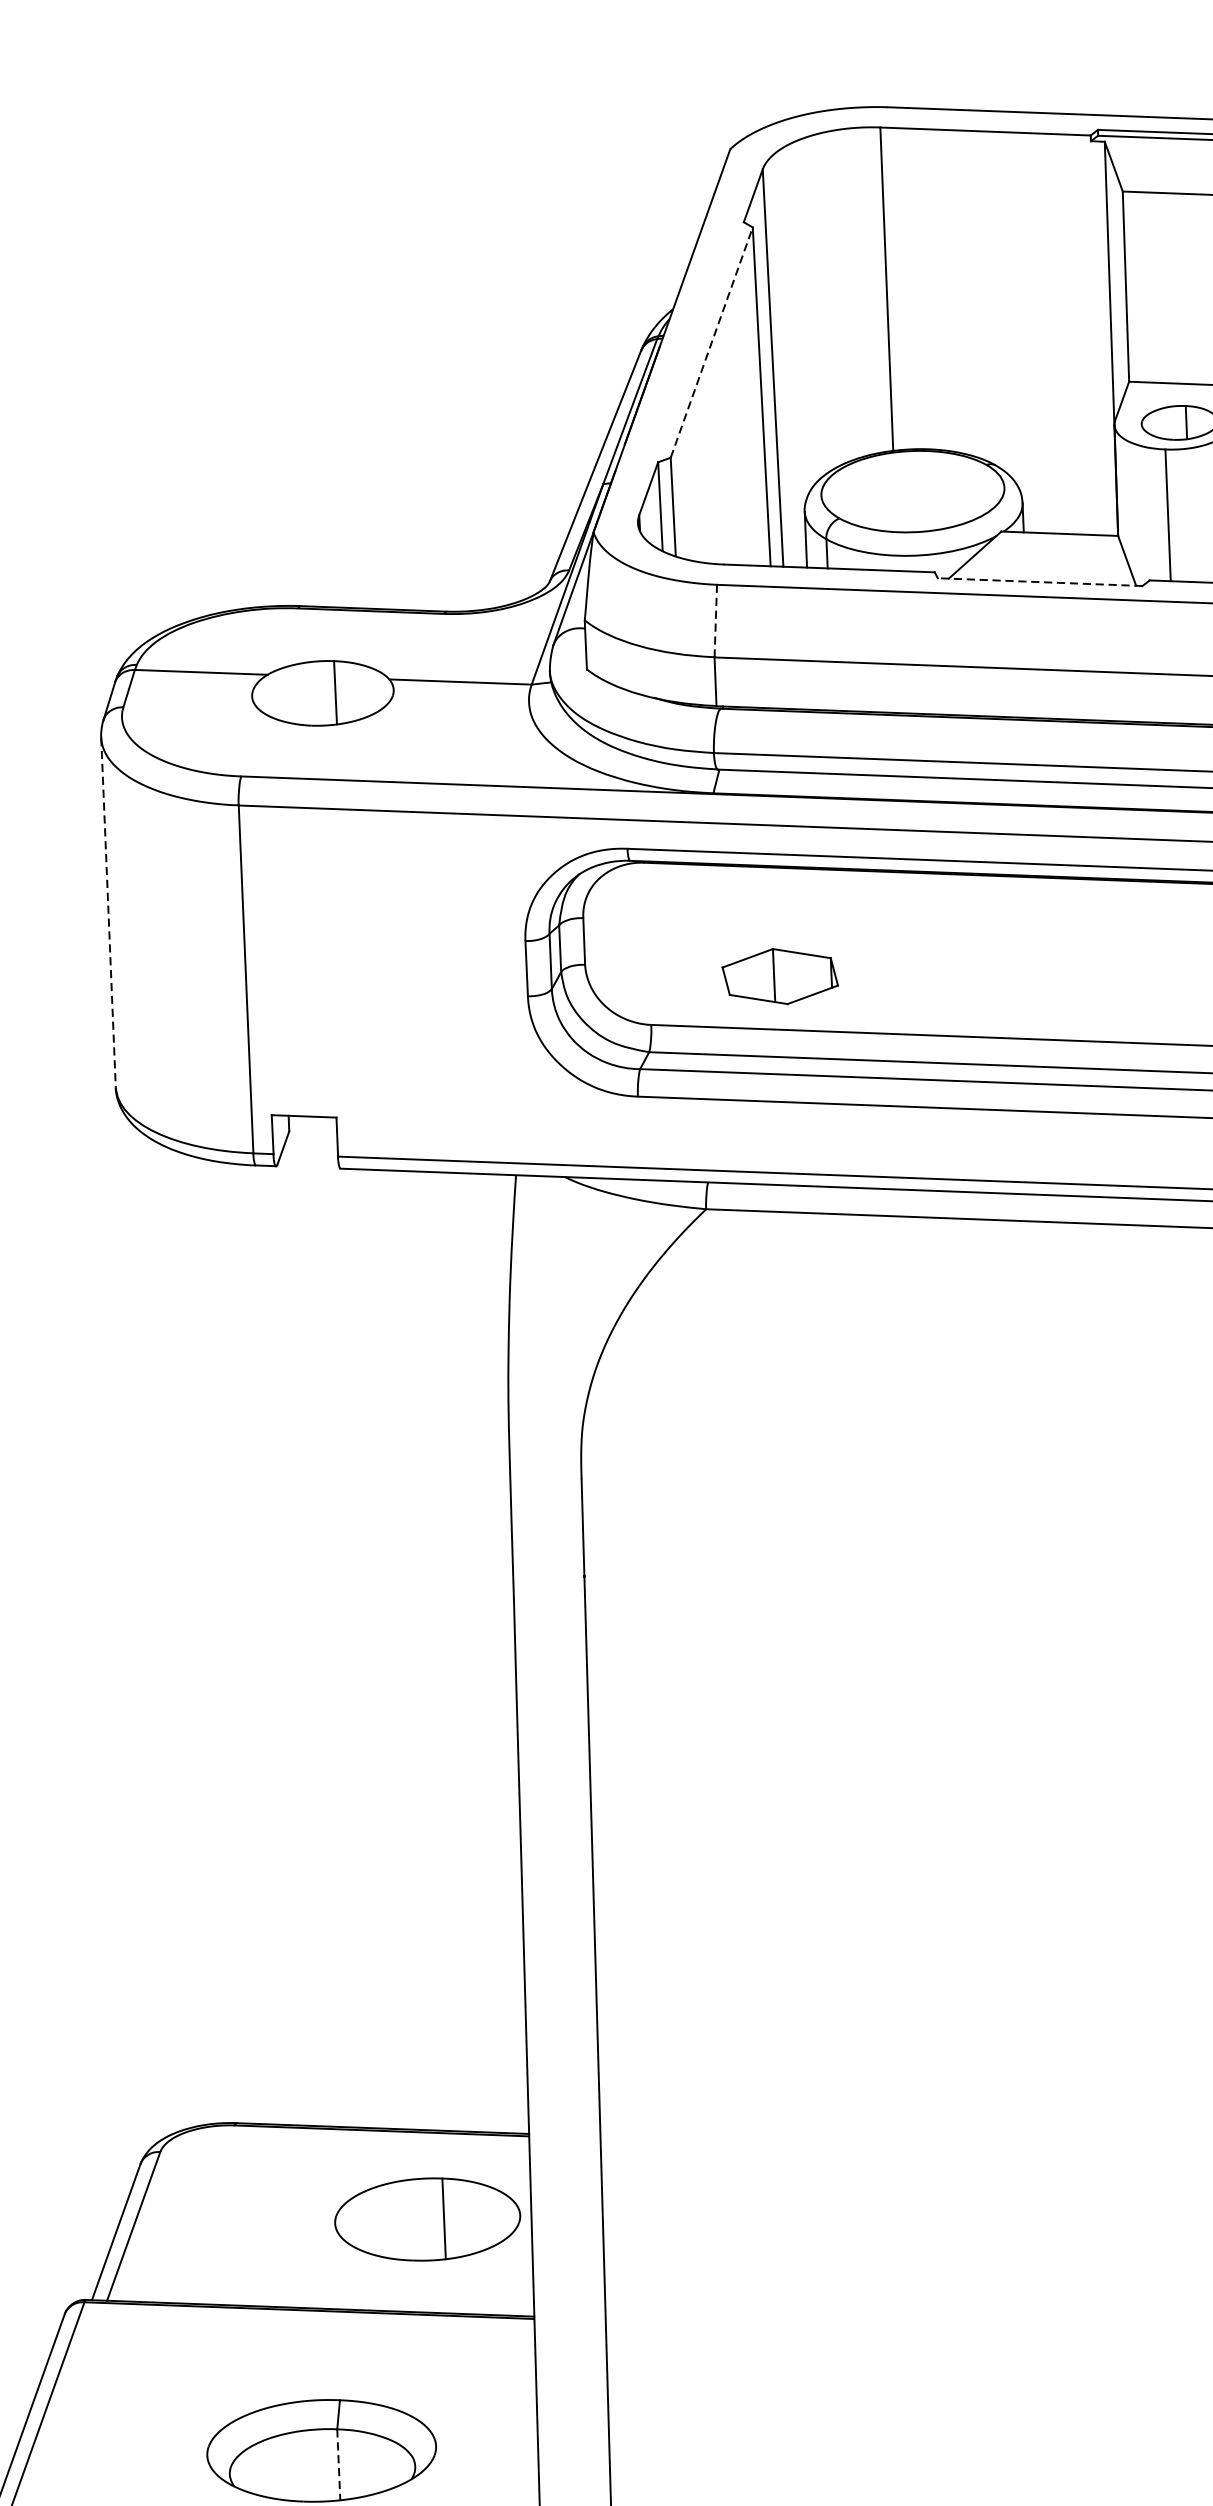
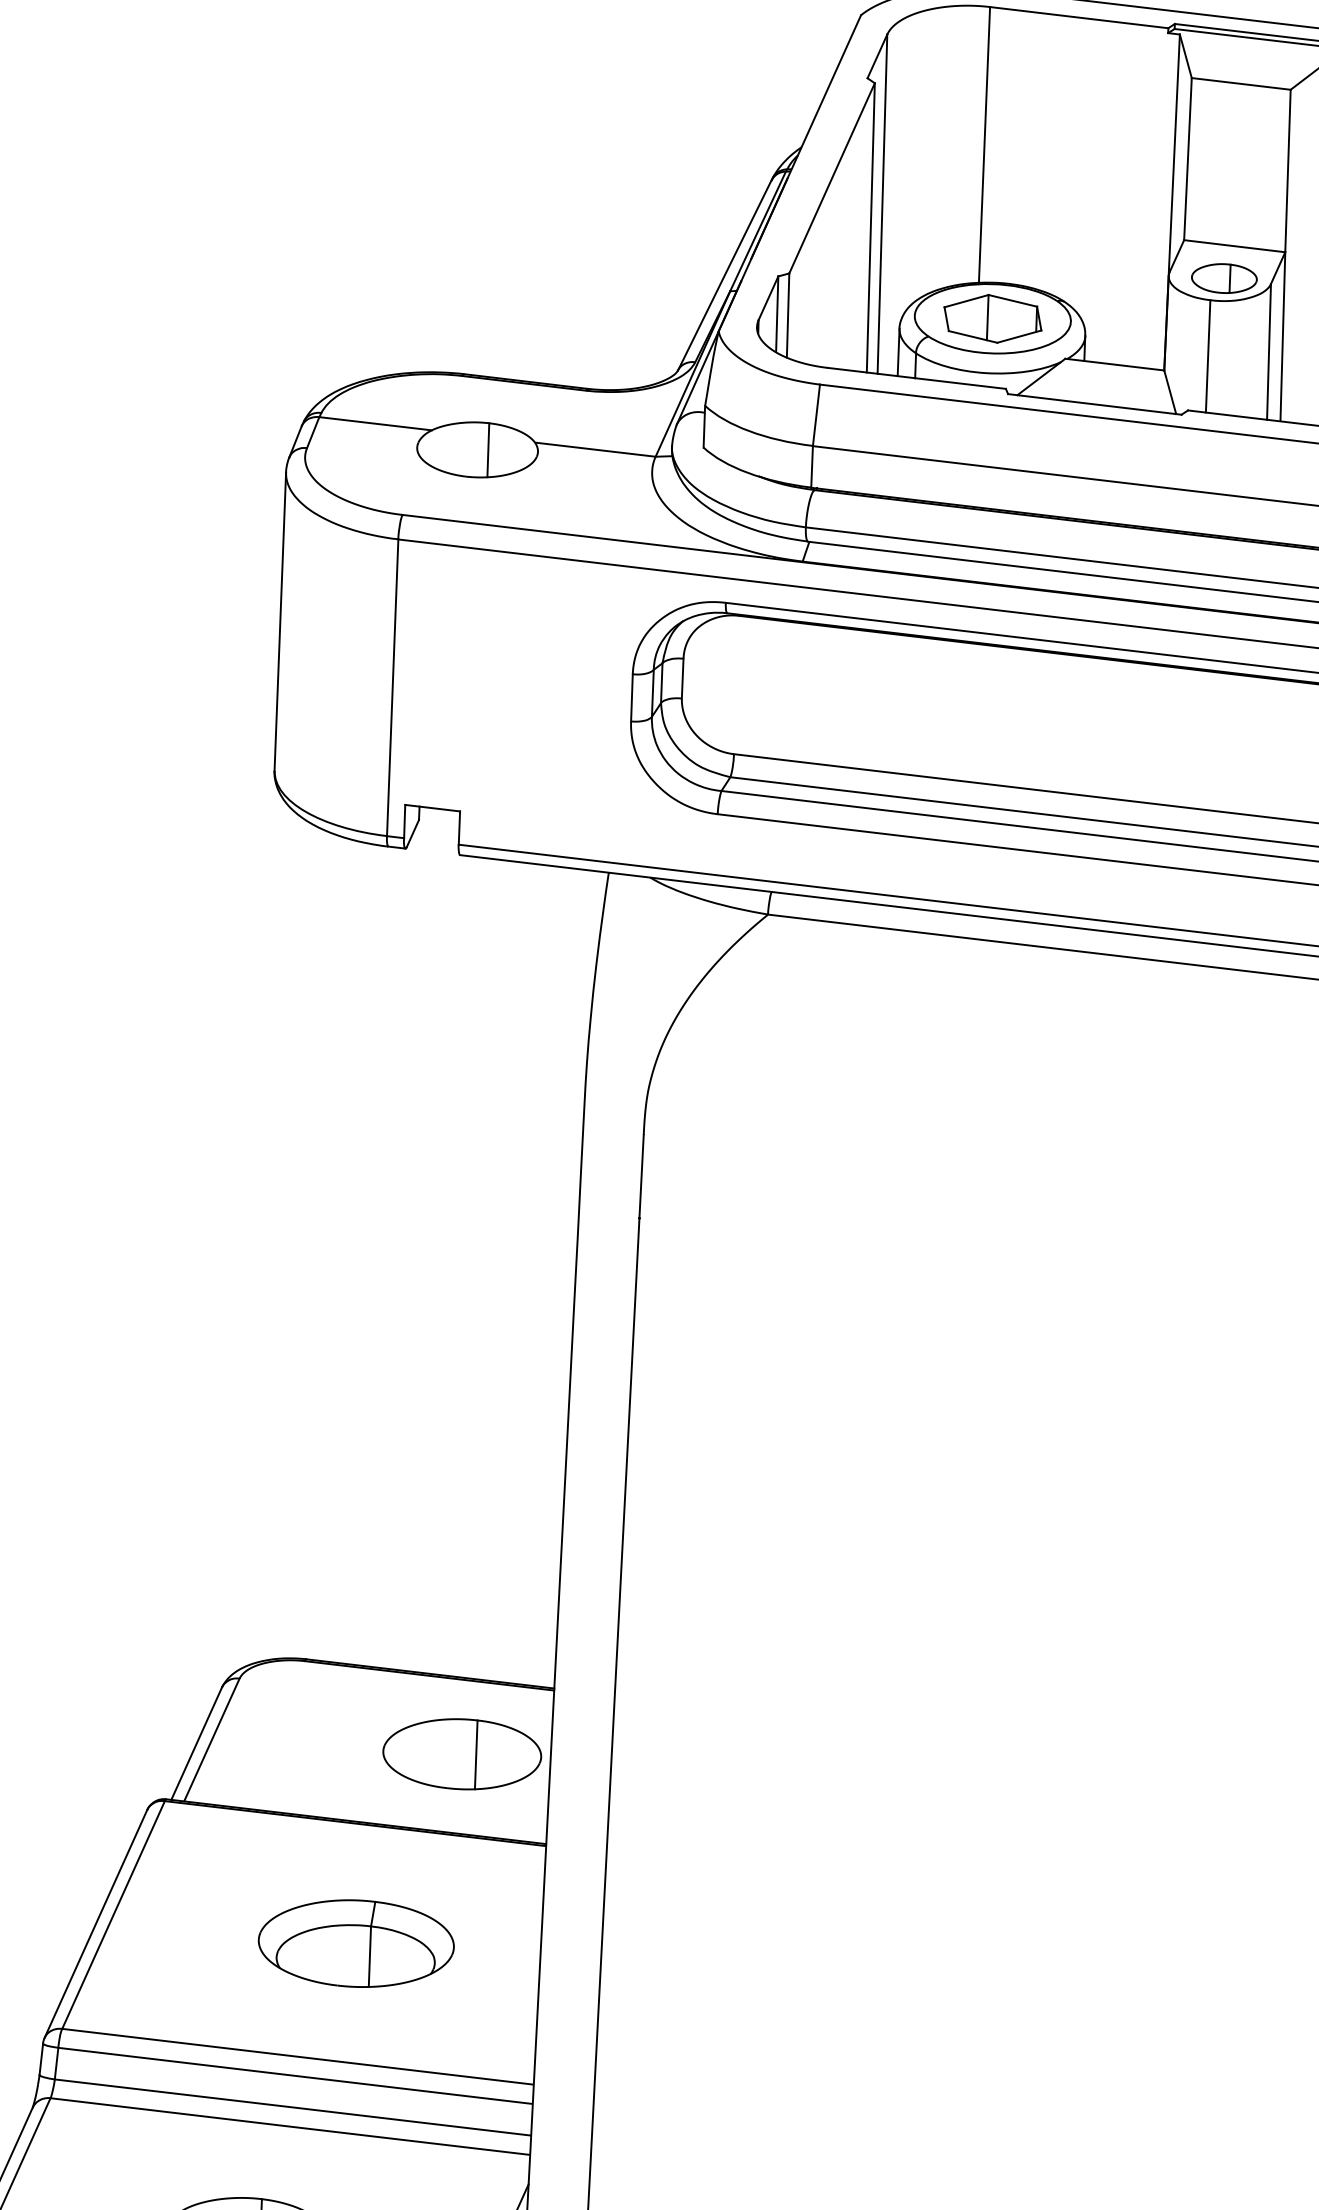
line: (712, 341) -> (832, 177), dashed -> solid
line: (1039, 582) -> (1094, 404), dashed -> solid
line: (715, 621) -> (816, 415), dashed -> solid
line: (108, 913) -> (280, 622), dashed -> solid
part: (779, 976) -> (992, 318), moved
line: (338, 2465) -> (369, 1957), dashed -> solid

